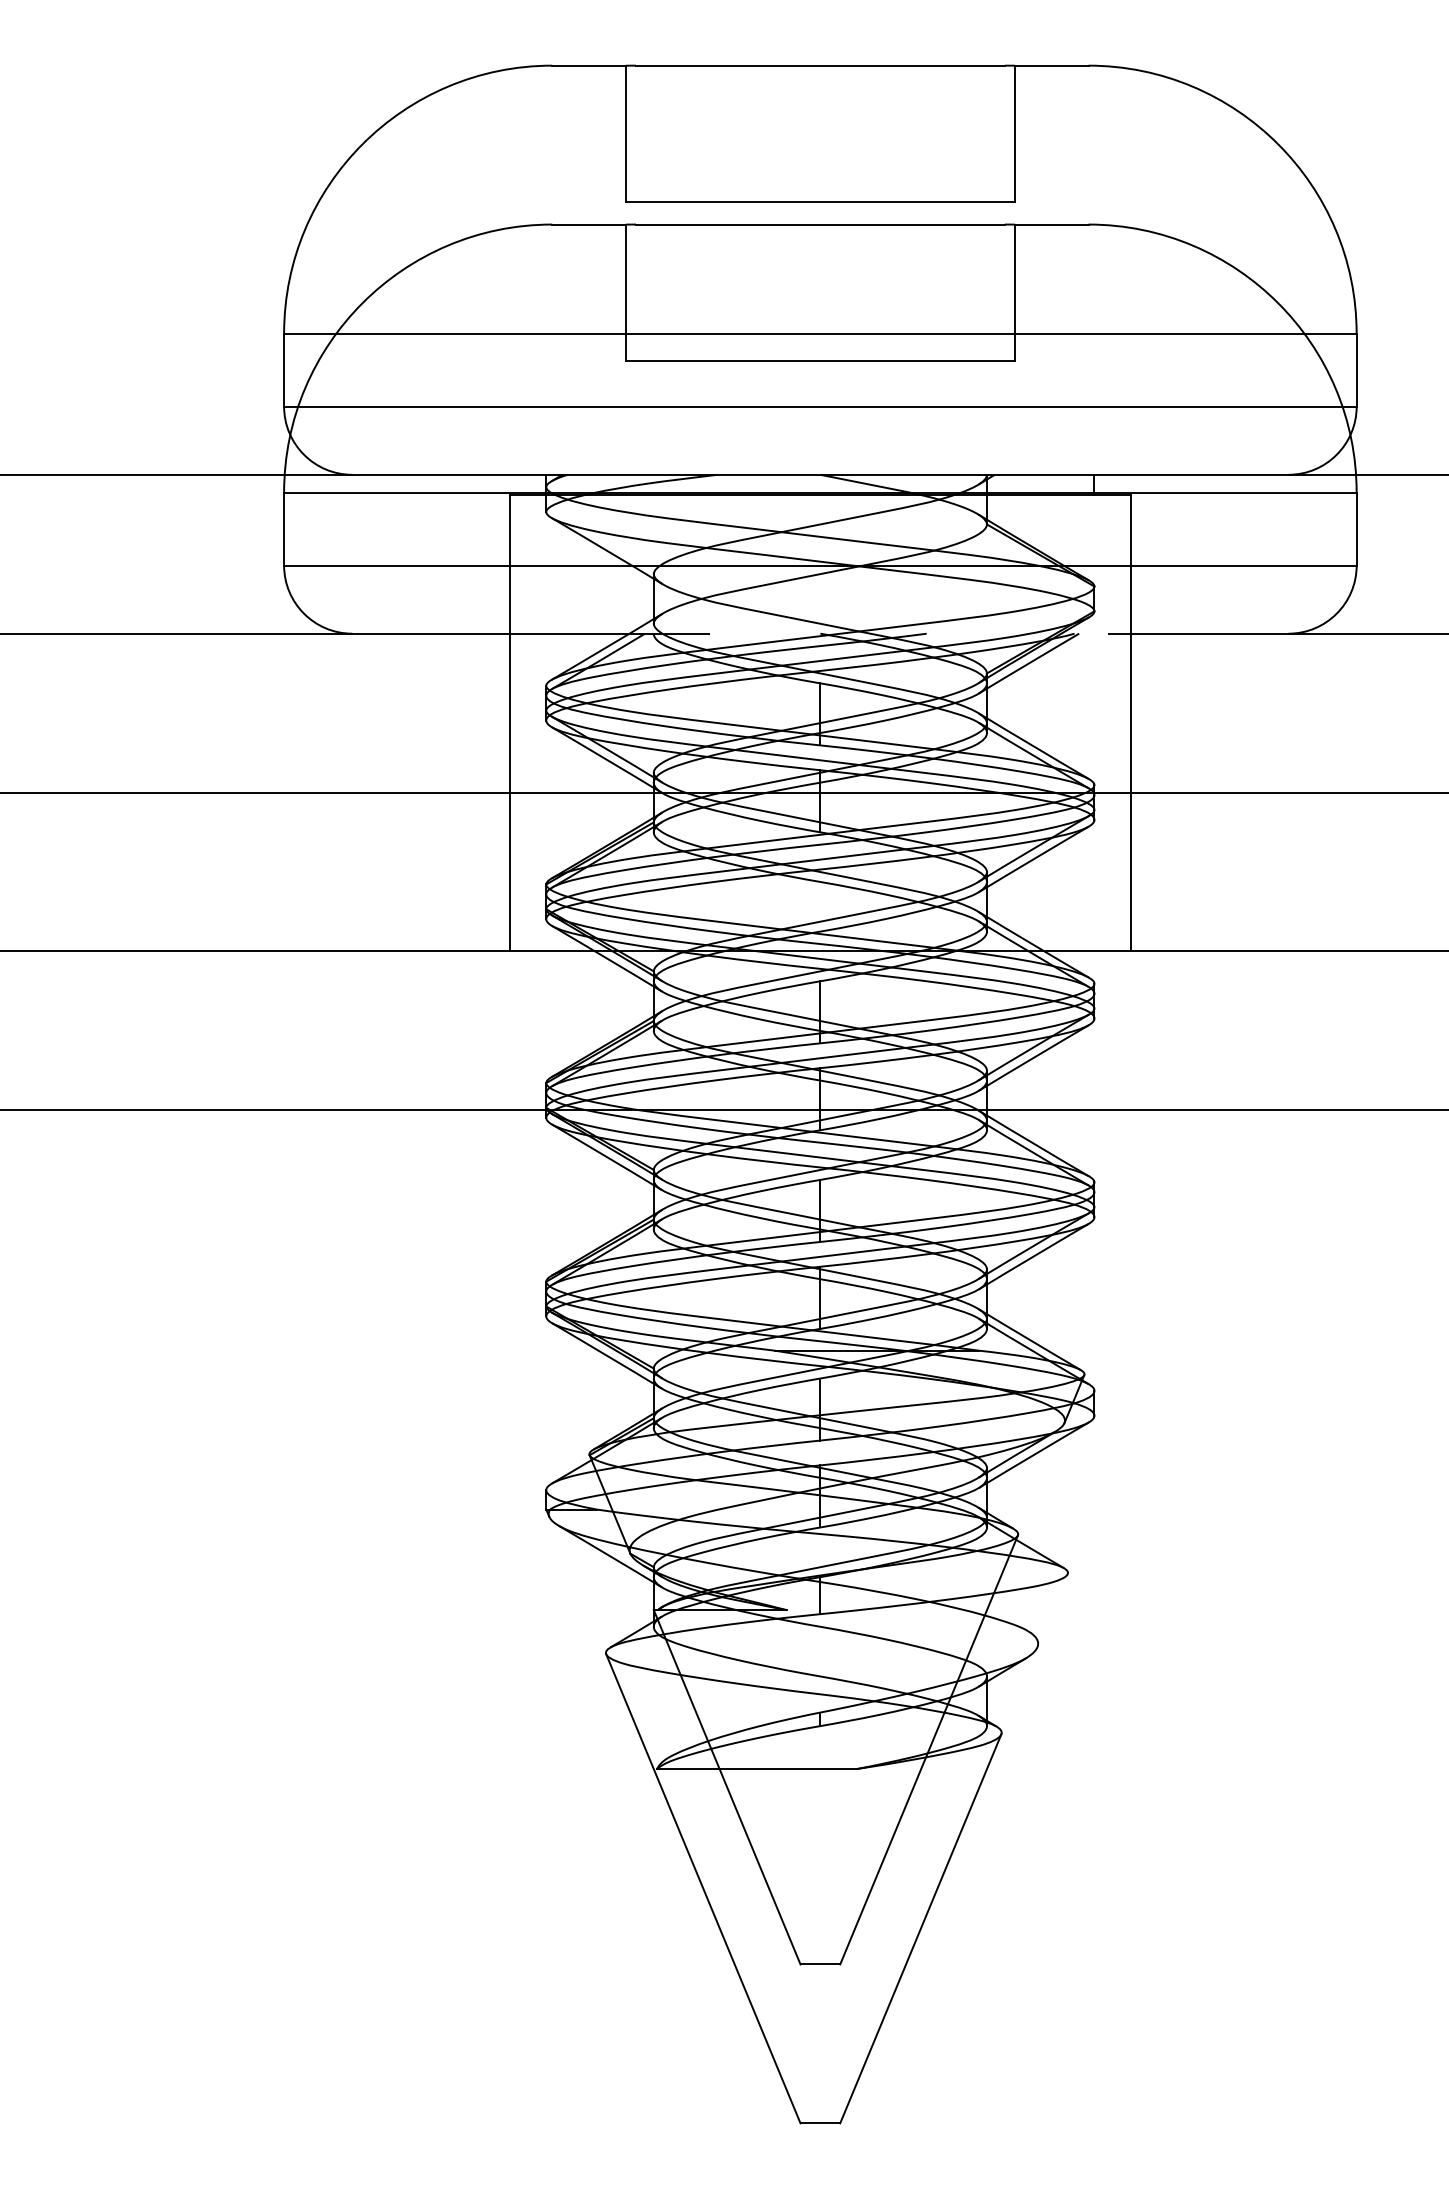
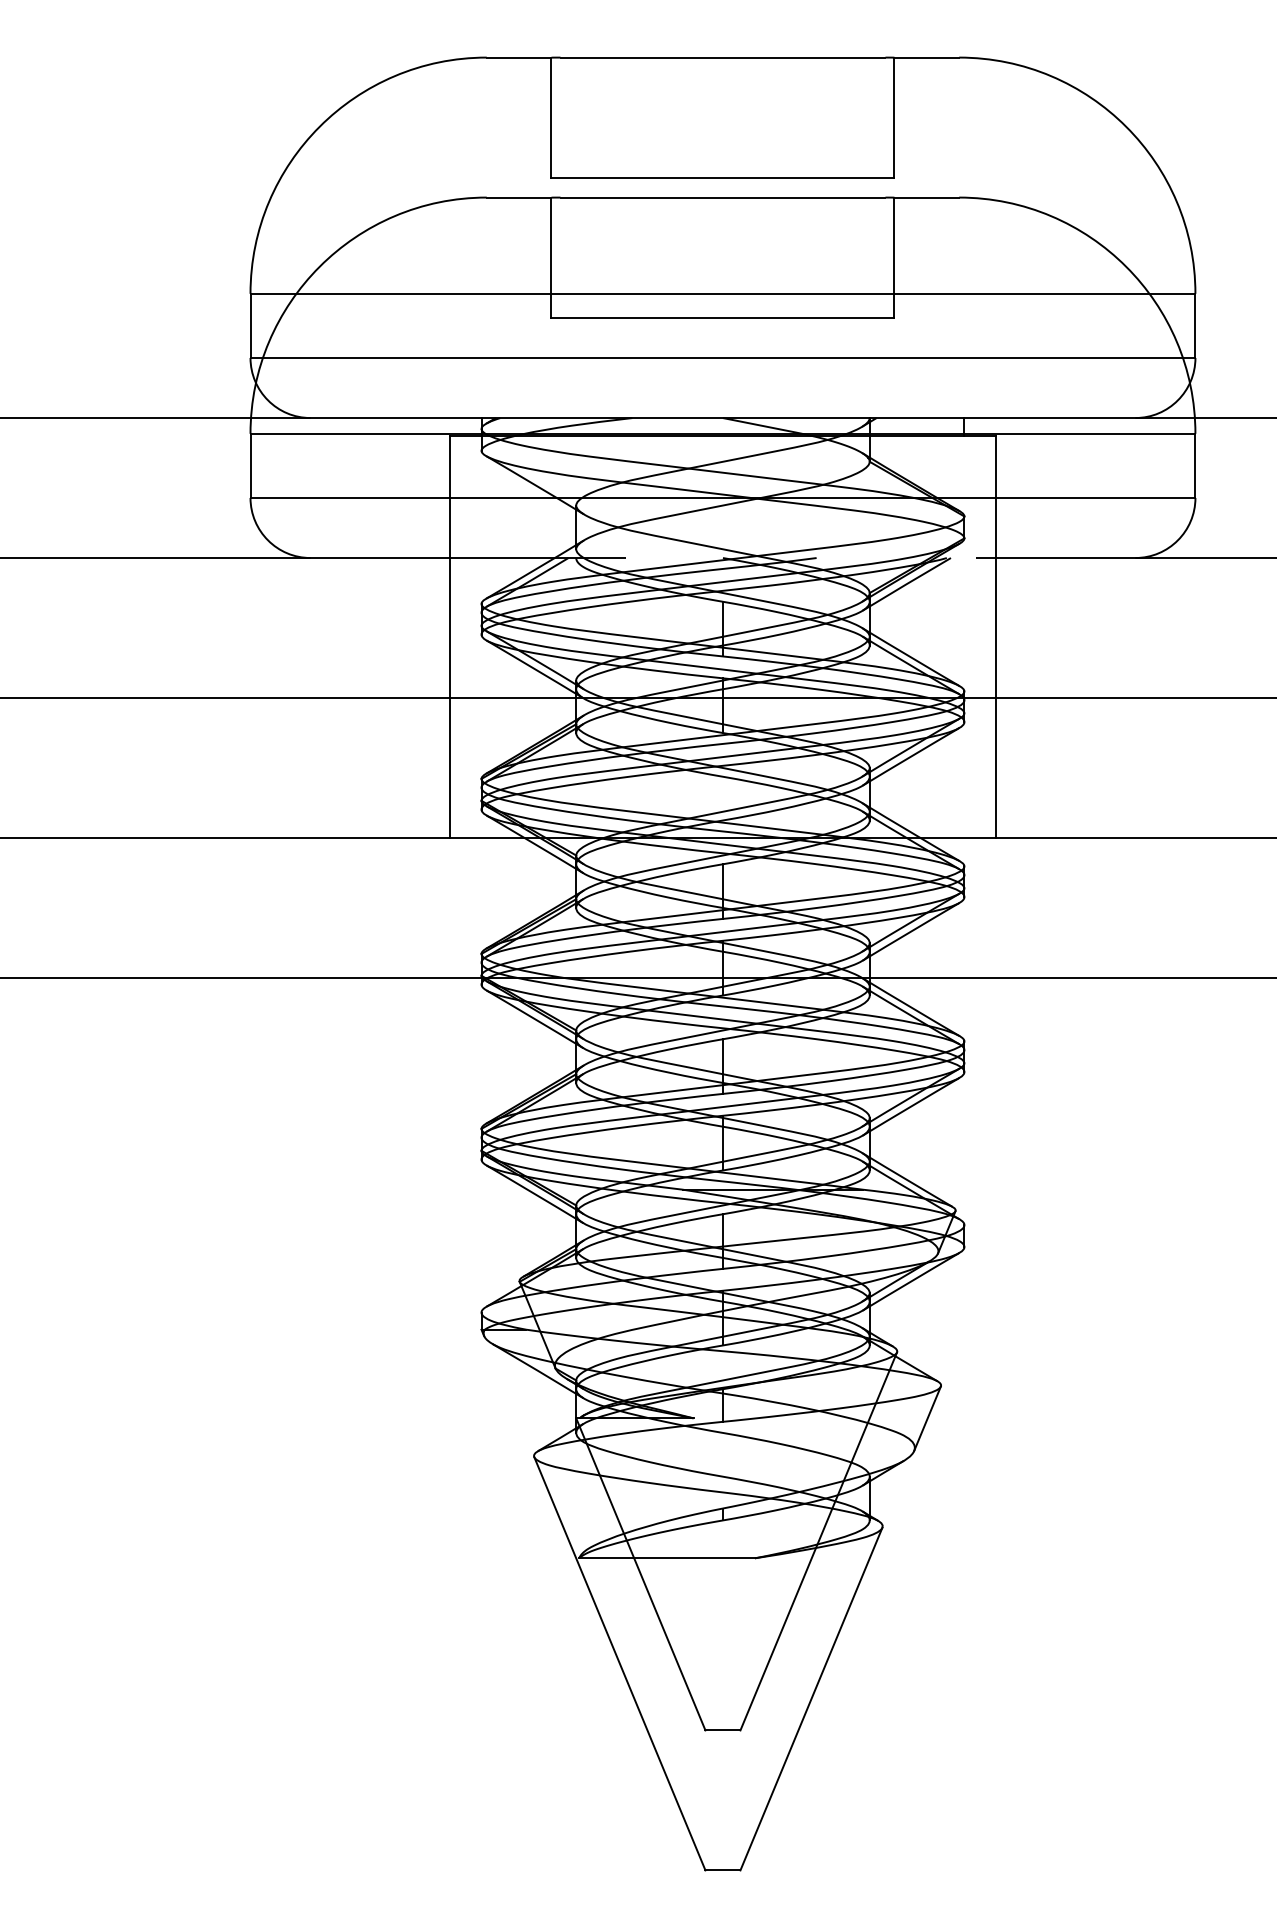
line: (1052, 1610) -> (927, 1418), added

